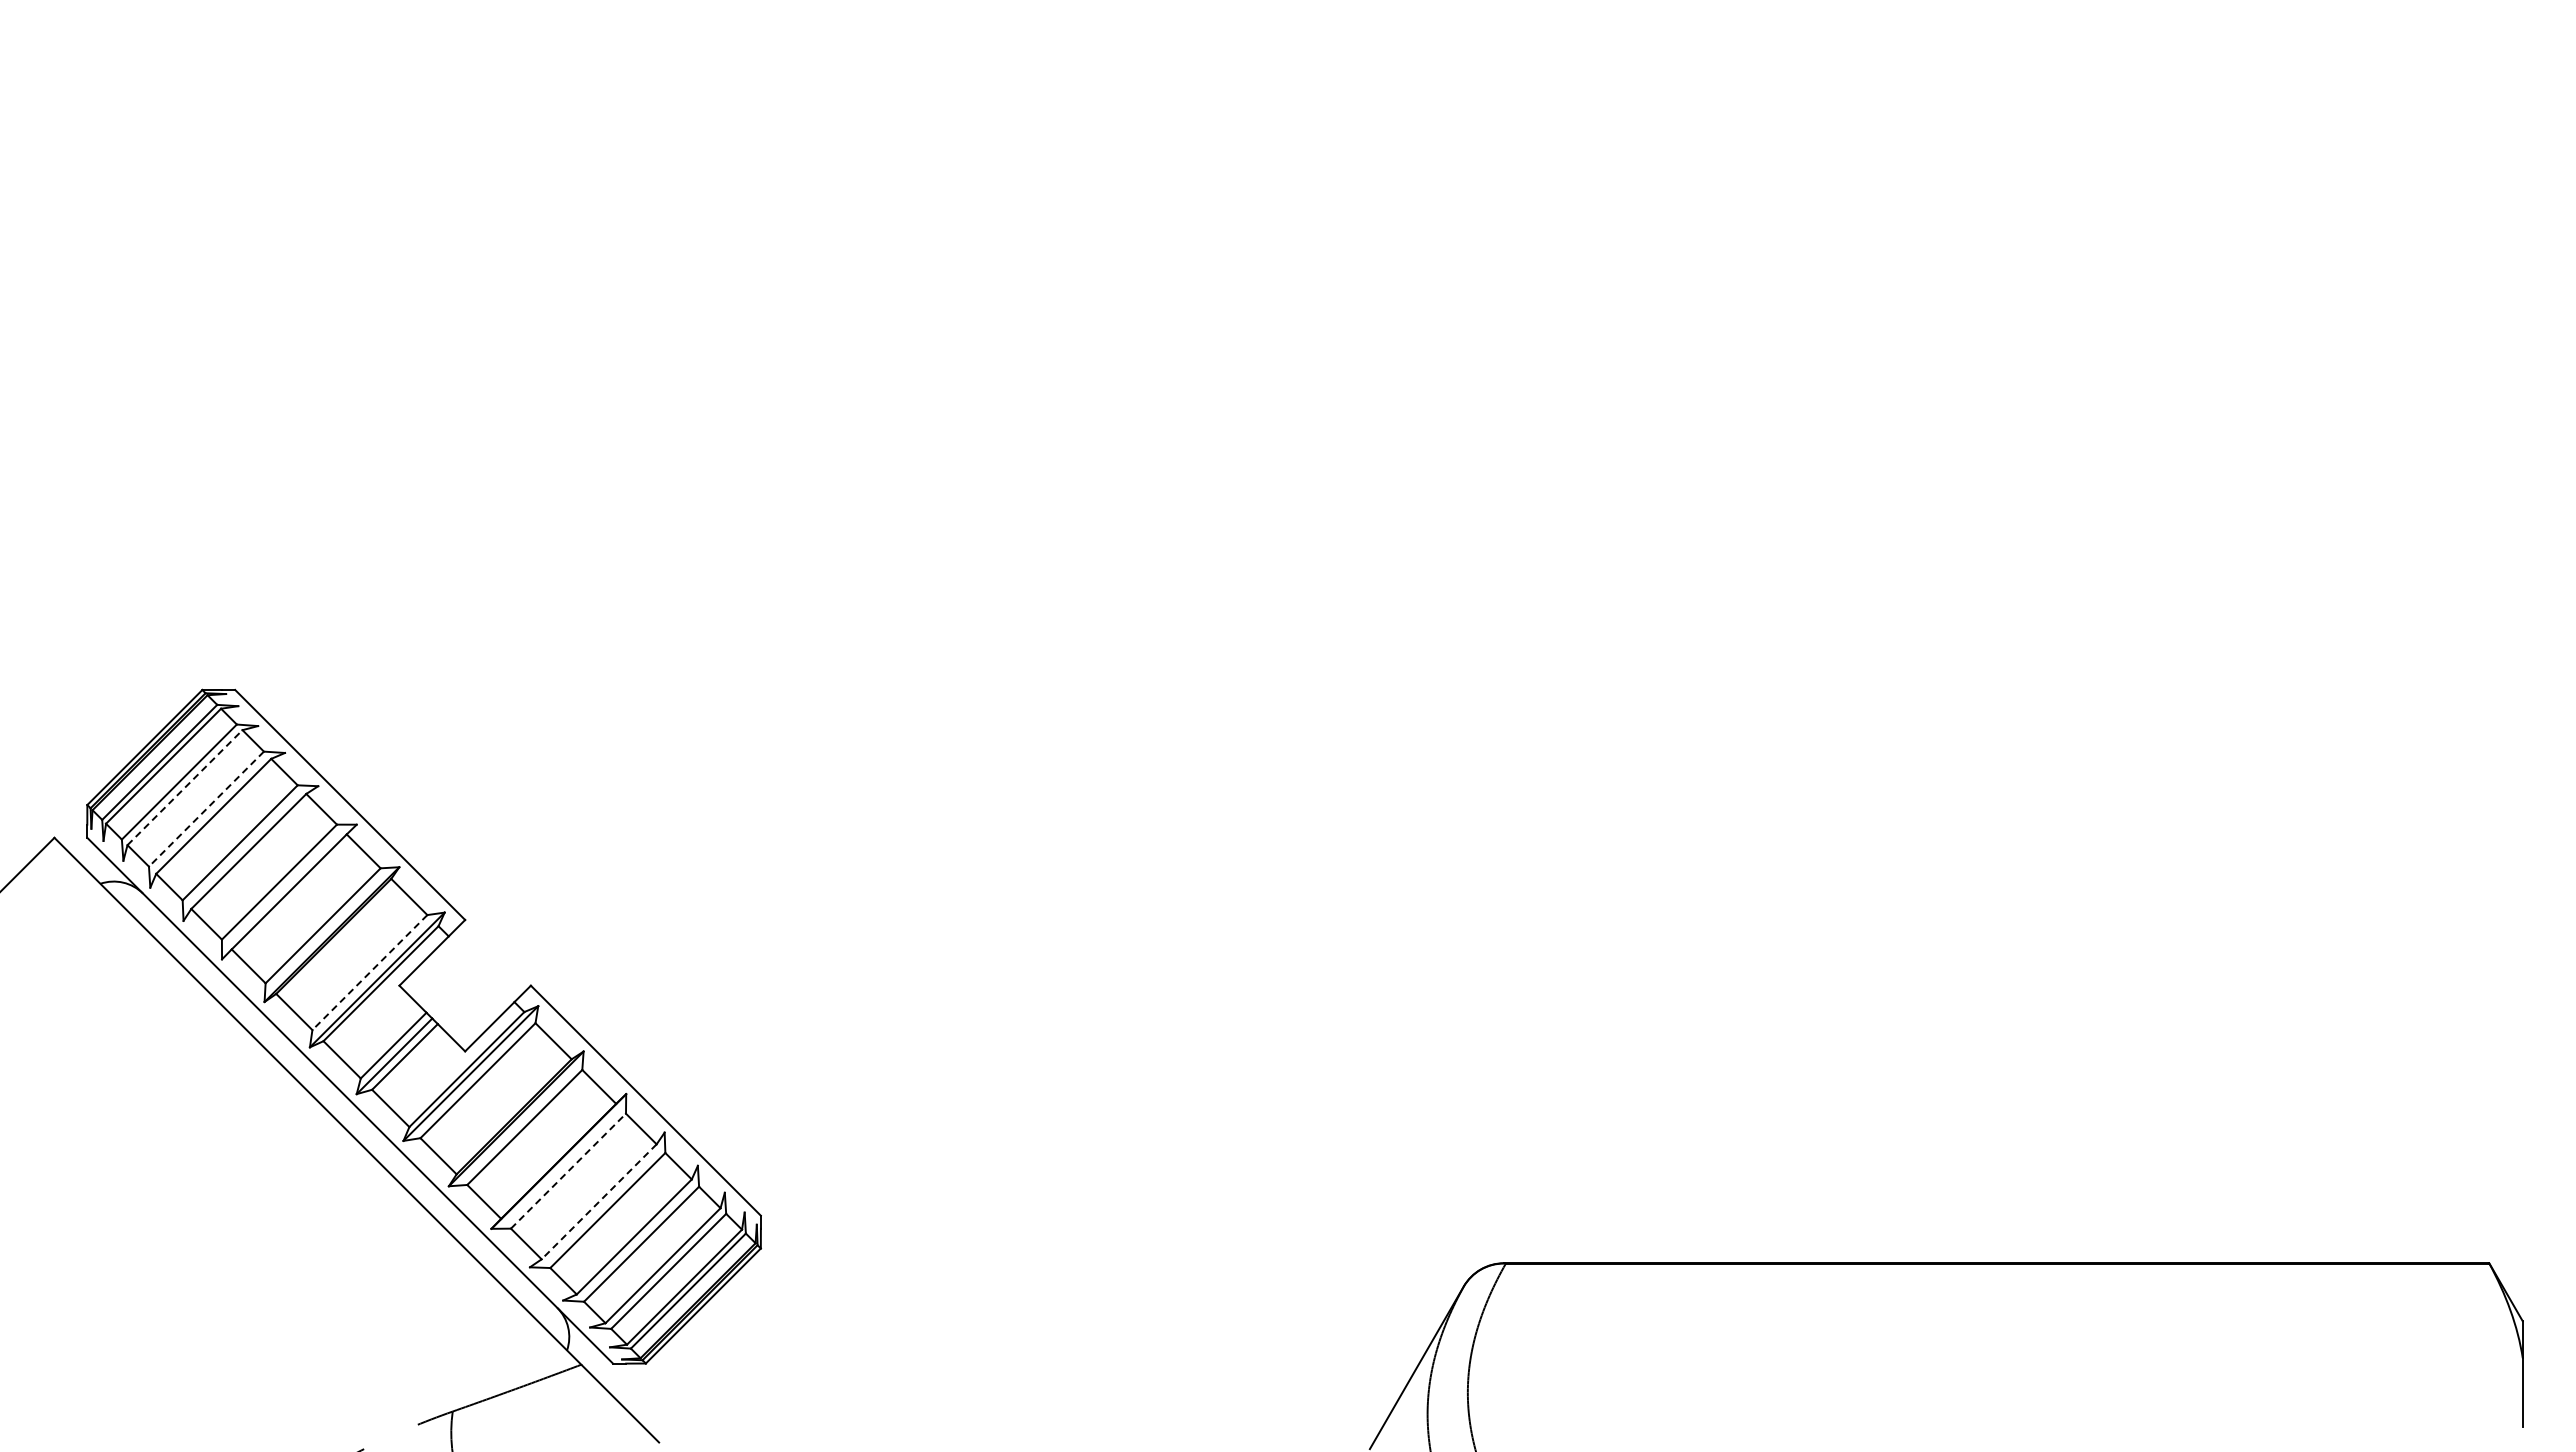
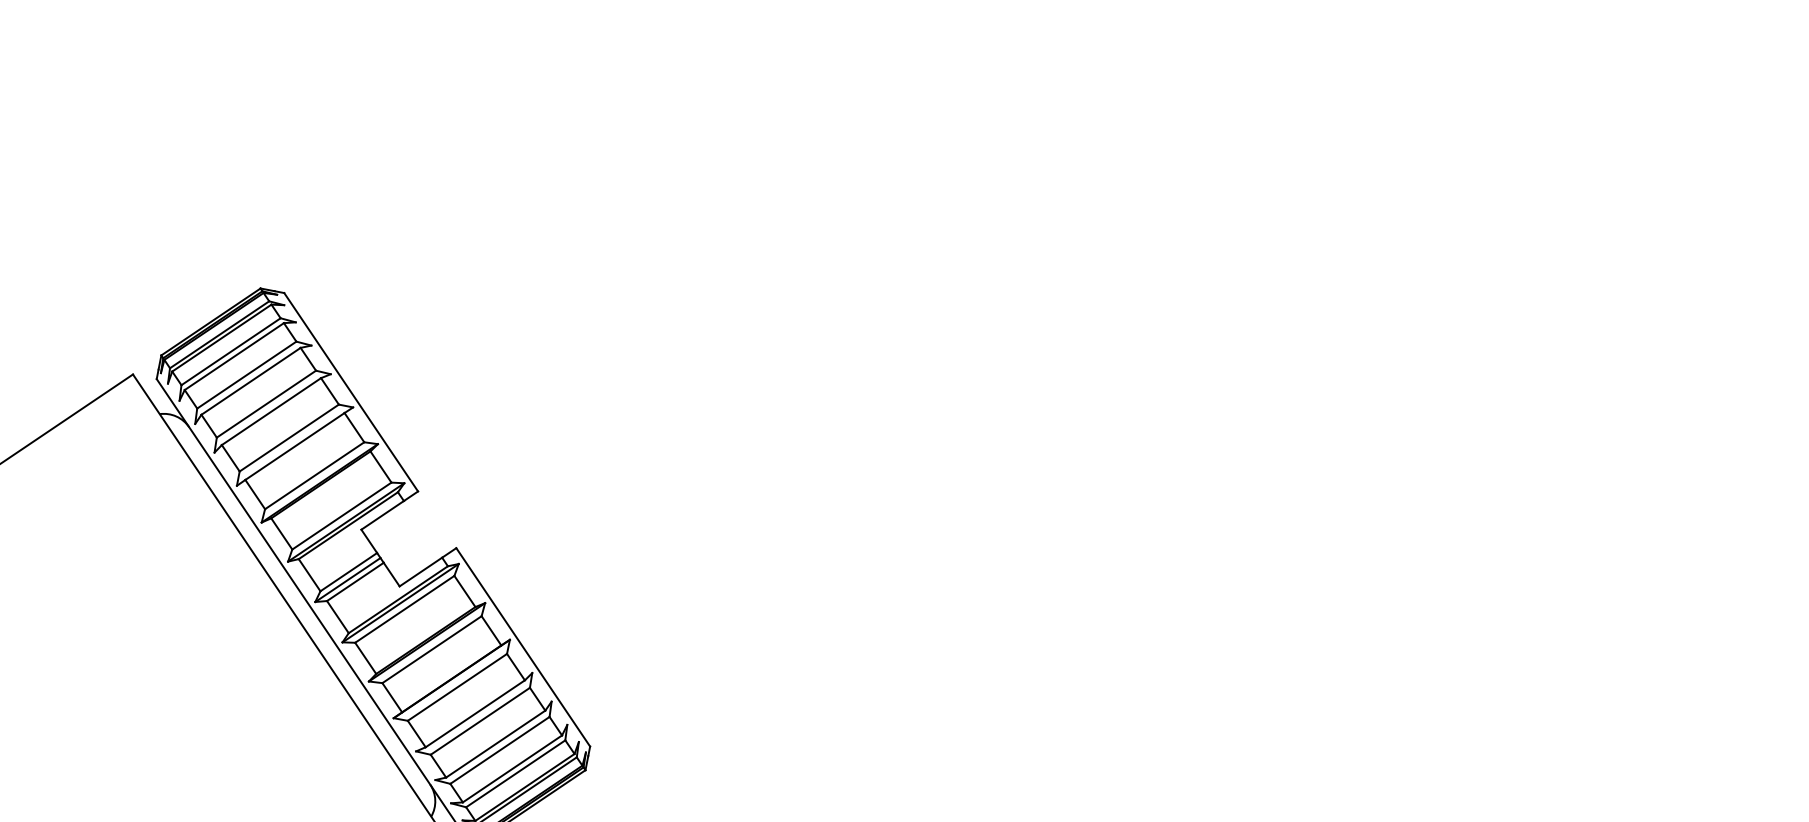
line: (185, 787) -> (234, 356), dashed -> solid
line: (206, 809) -> (246, 375), dashed -> solid
line: (369, 972) -> (341, 515), dashed -> solid
line: (568, 1170) -> (457, 686), dashed -> solid
line: (598, 1202) -> (474, 714), dashed -> solid

